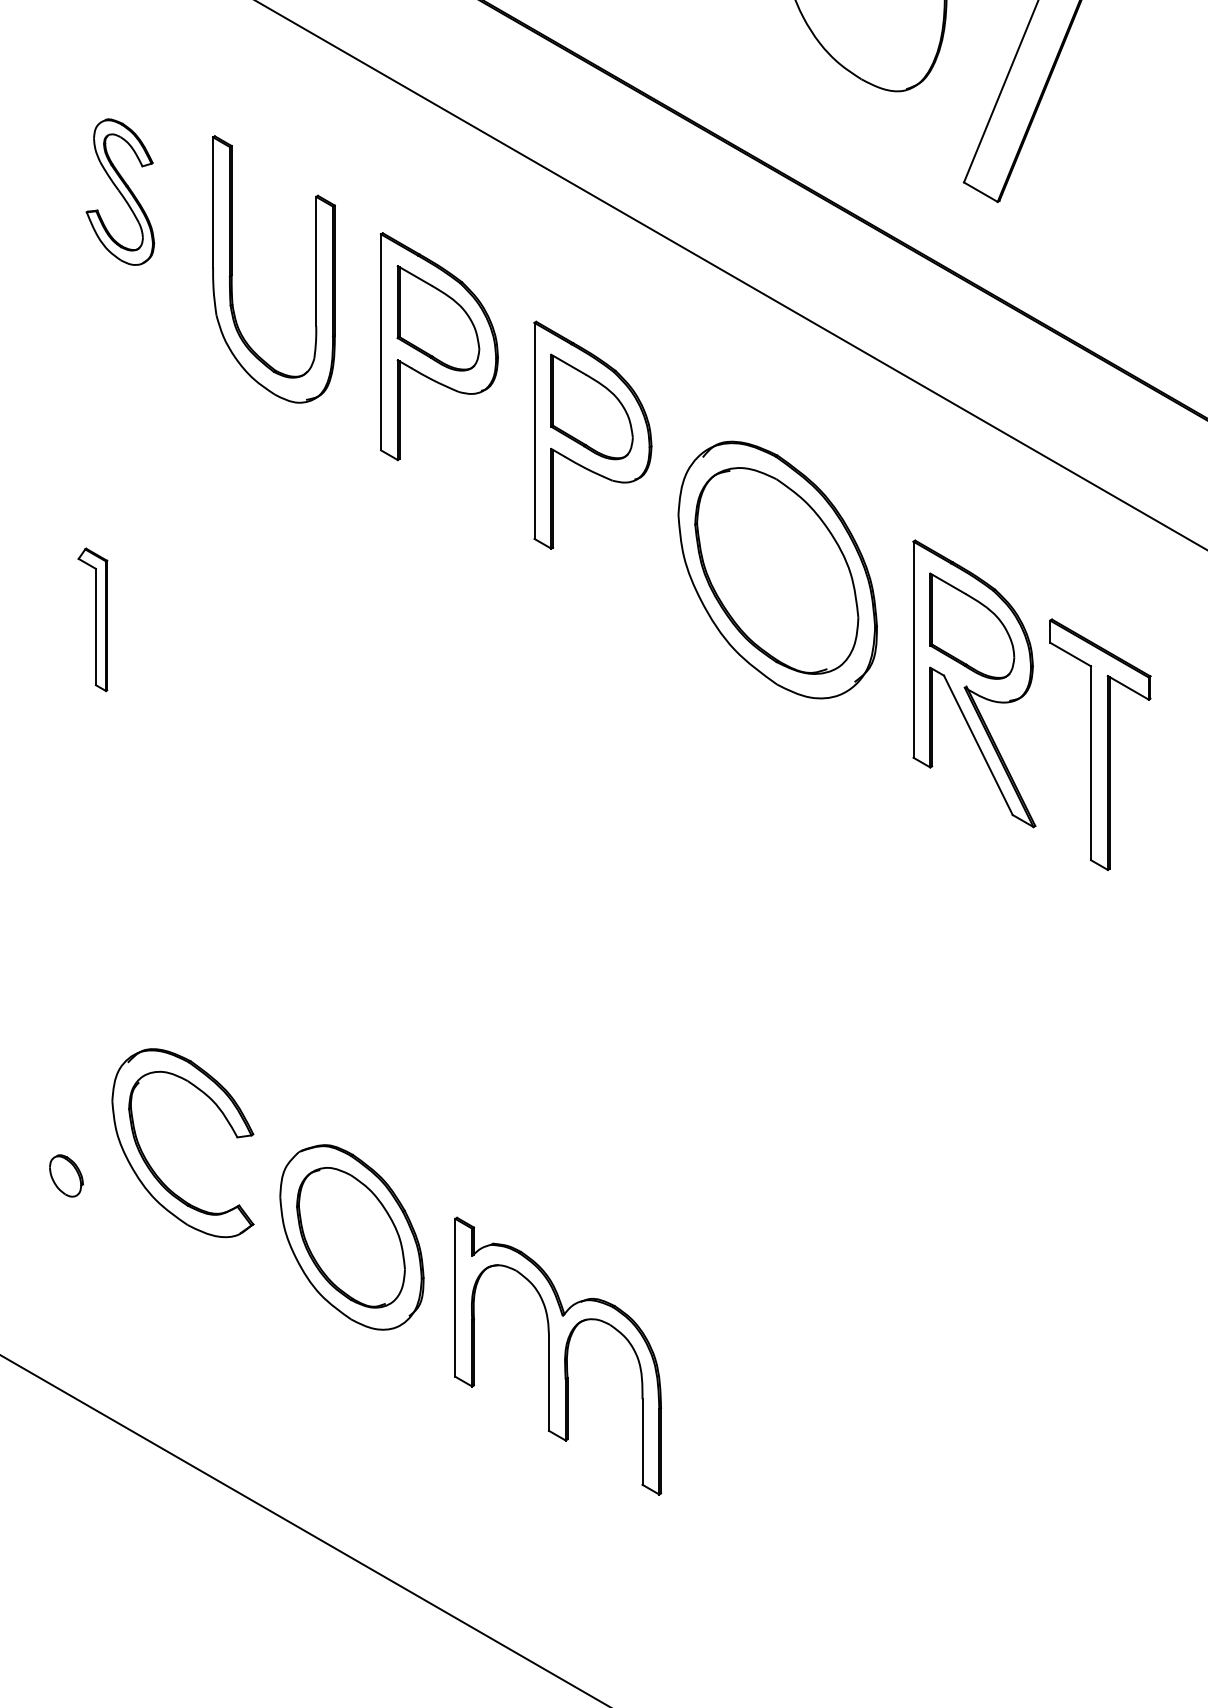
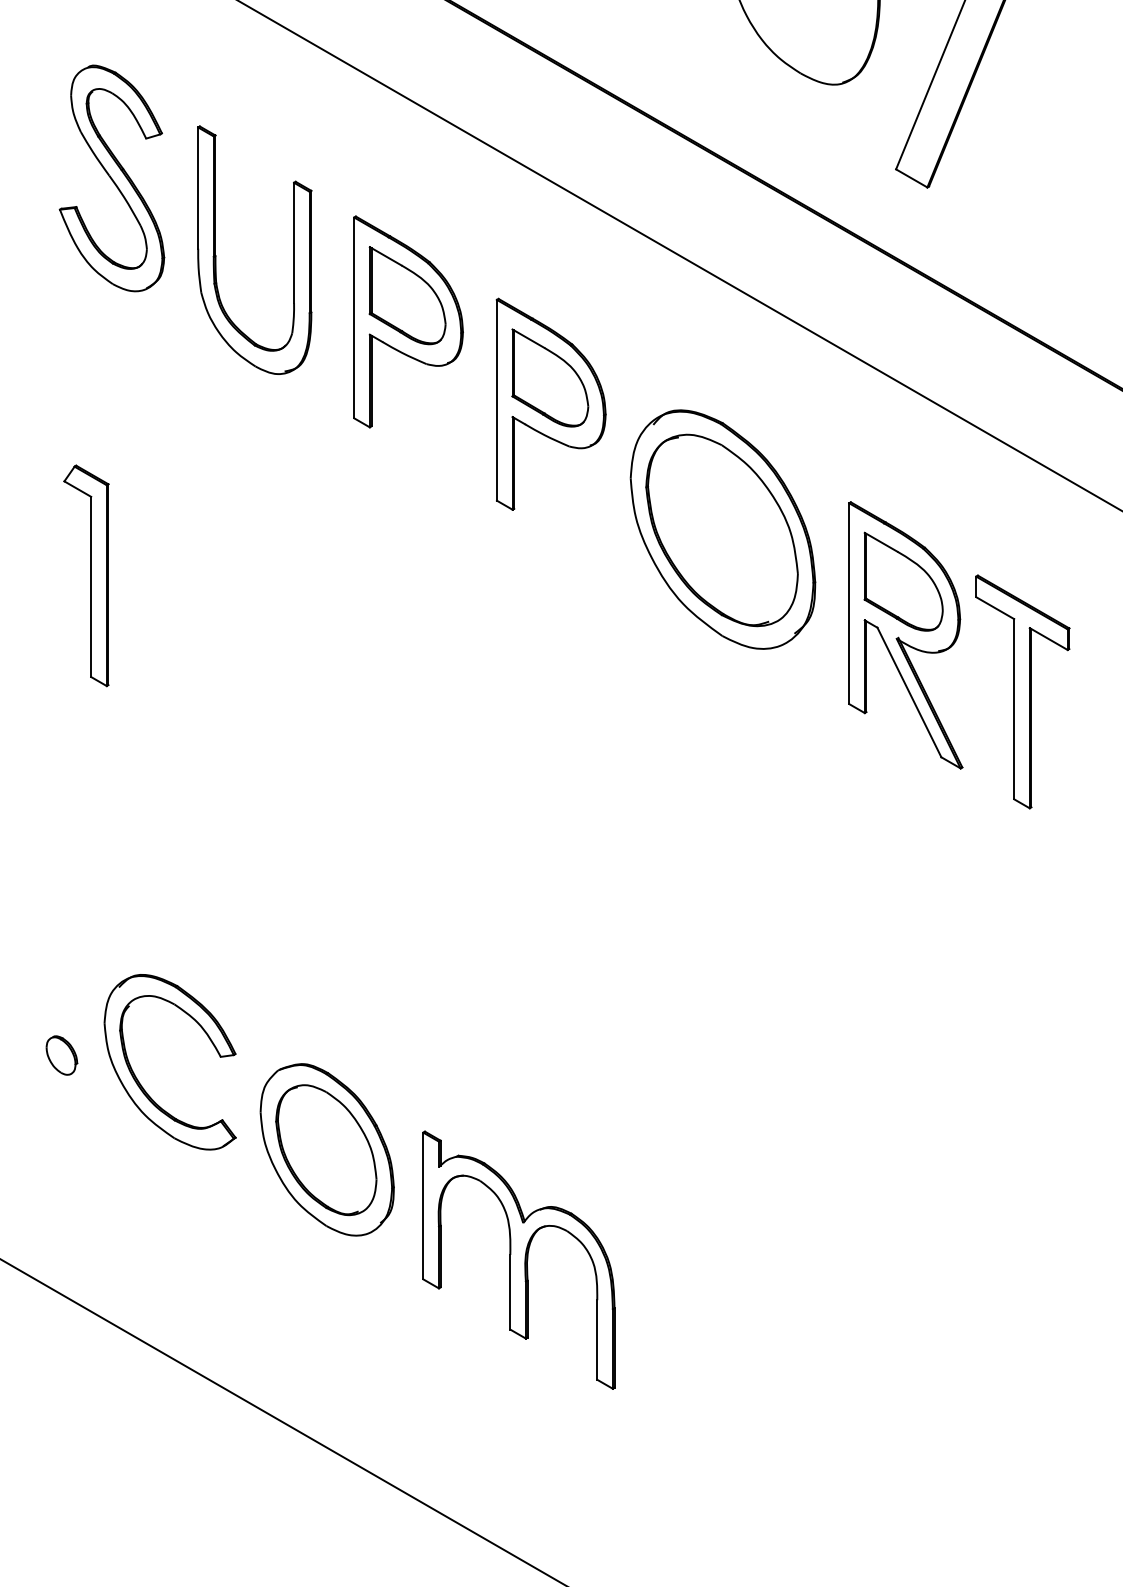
part: (120, 191) -> (112, 177), size x1.67
part: (92, 619) -> (86, 575), size x1.67
part: (66, 1175) -> (61, 1055), moved

